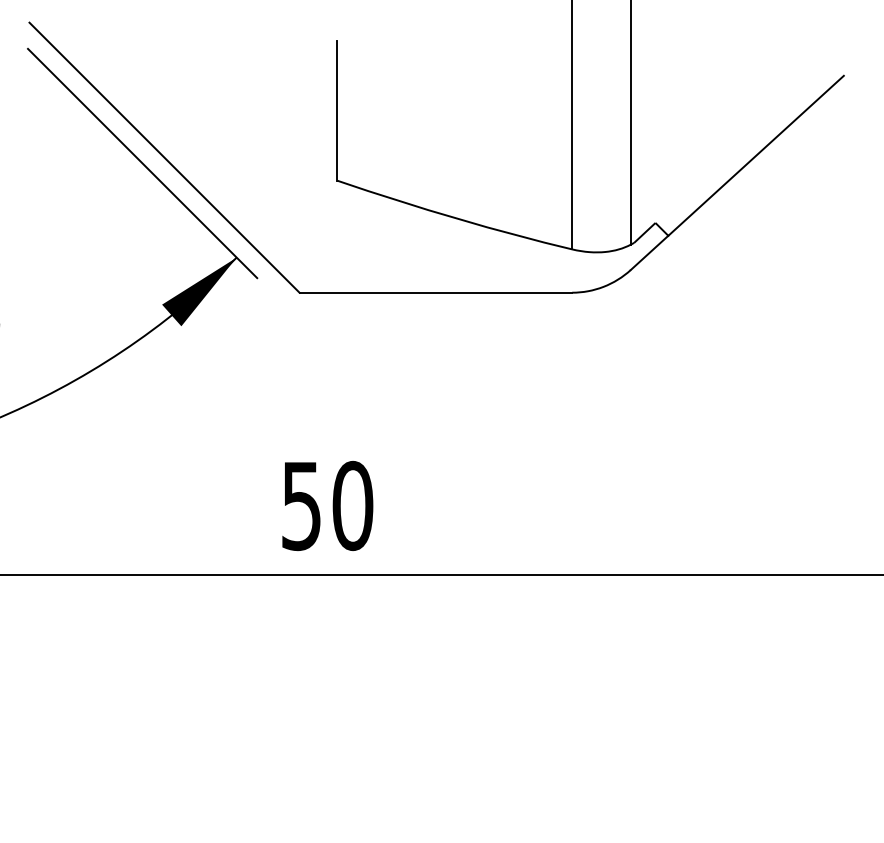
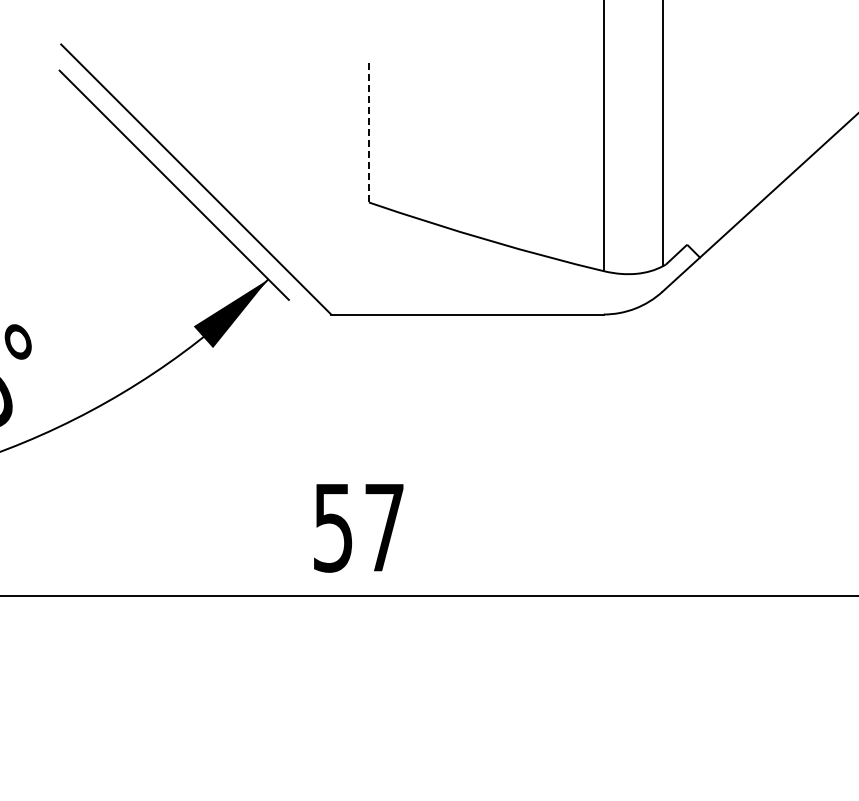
line: (337, 111) -> (369, 133), solid -> dashed
text: (352, 505) -> (384, 527), 50 -> 57

